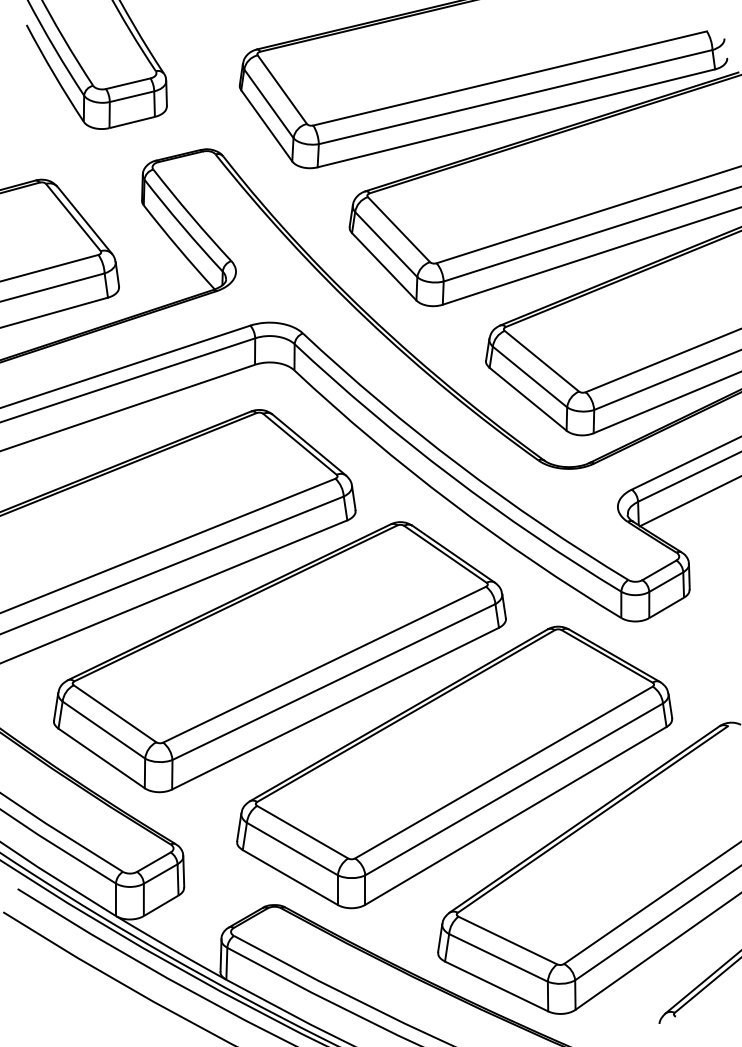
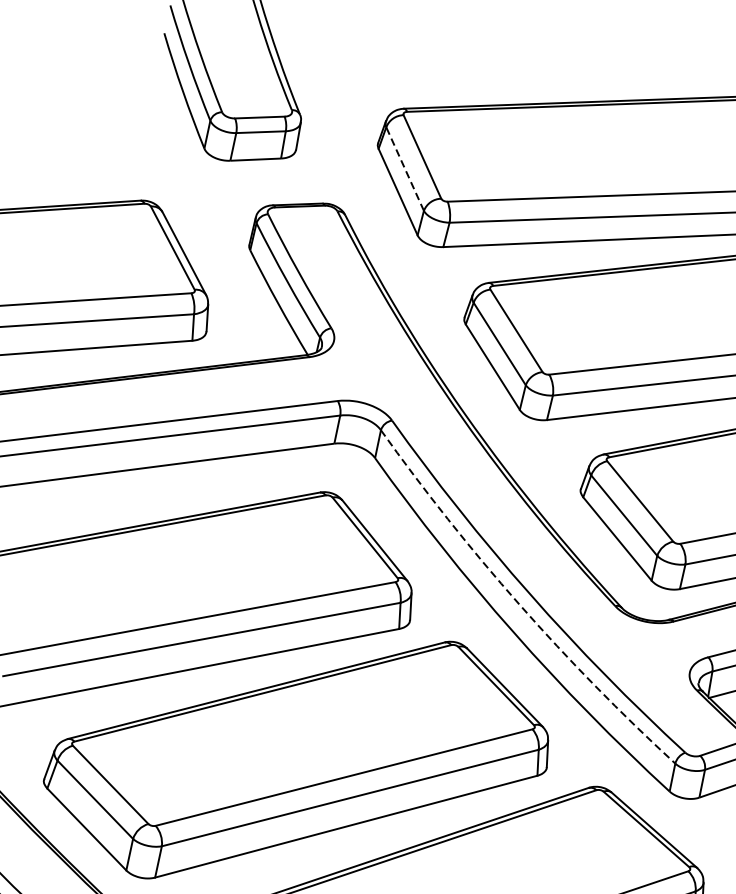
line: (268, 103) -> (404, 168), solid -> dashed
arc: (451, 476) -> (519, 604), solid -> dashed

